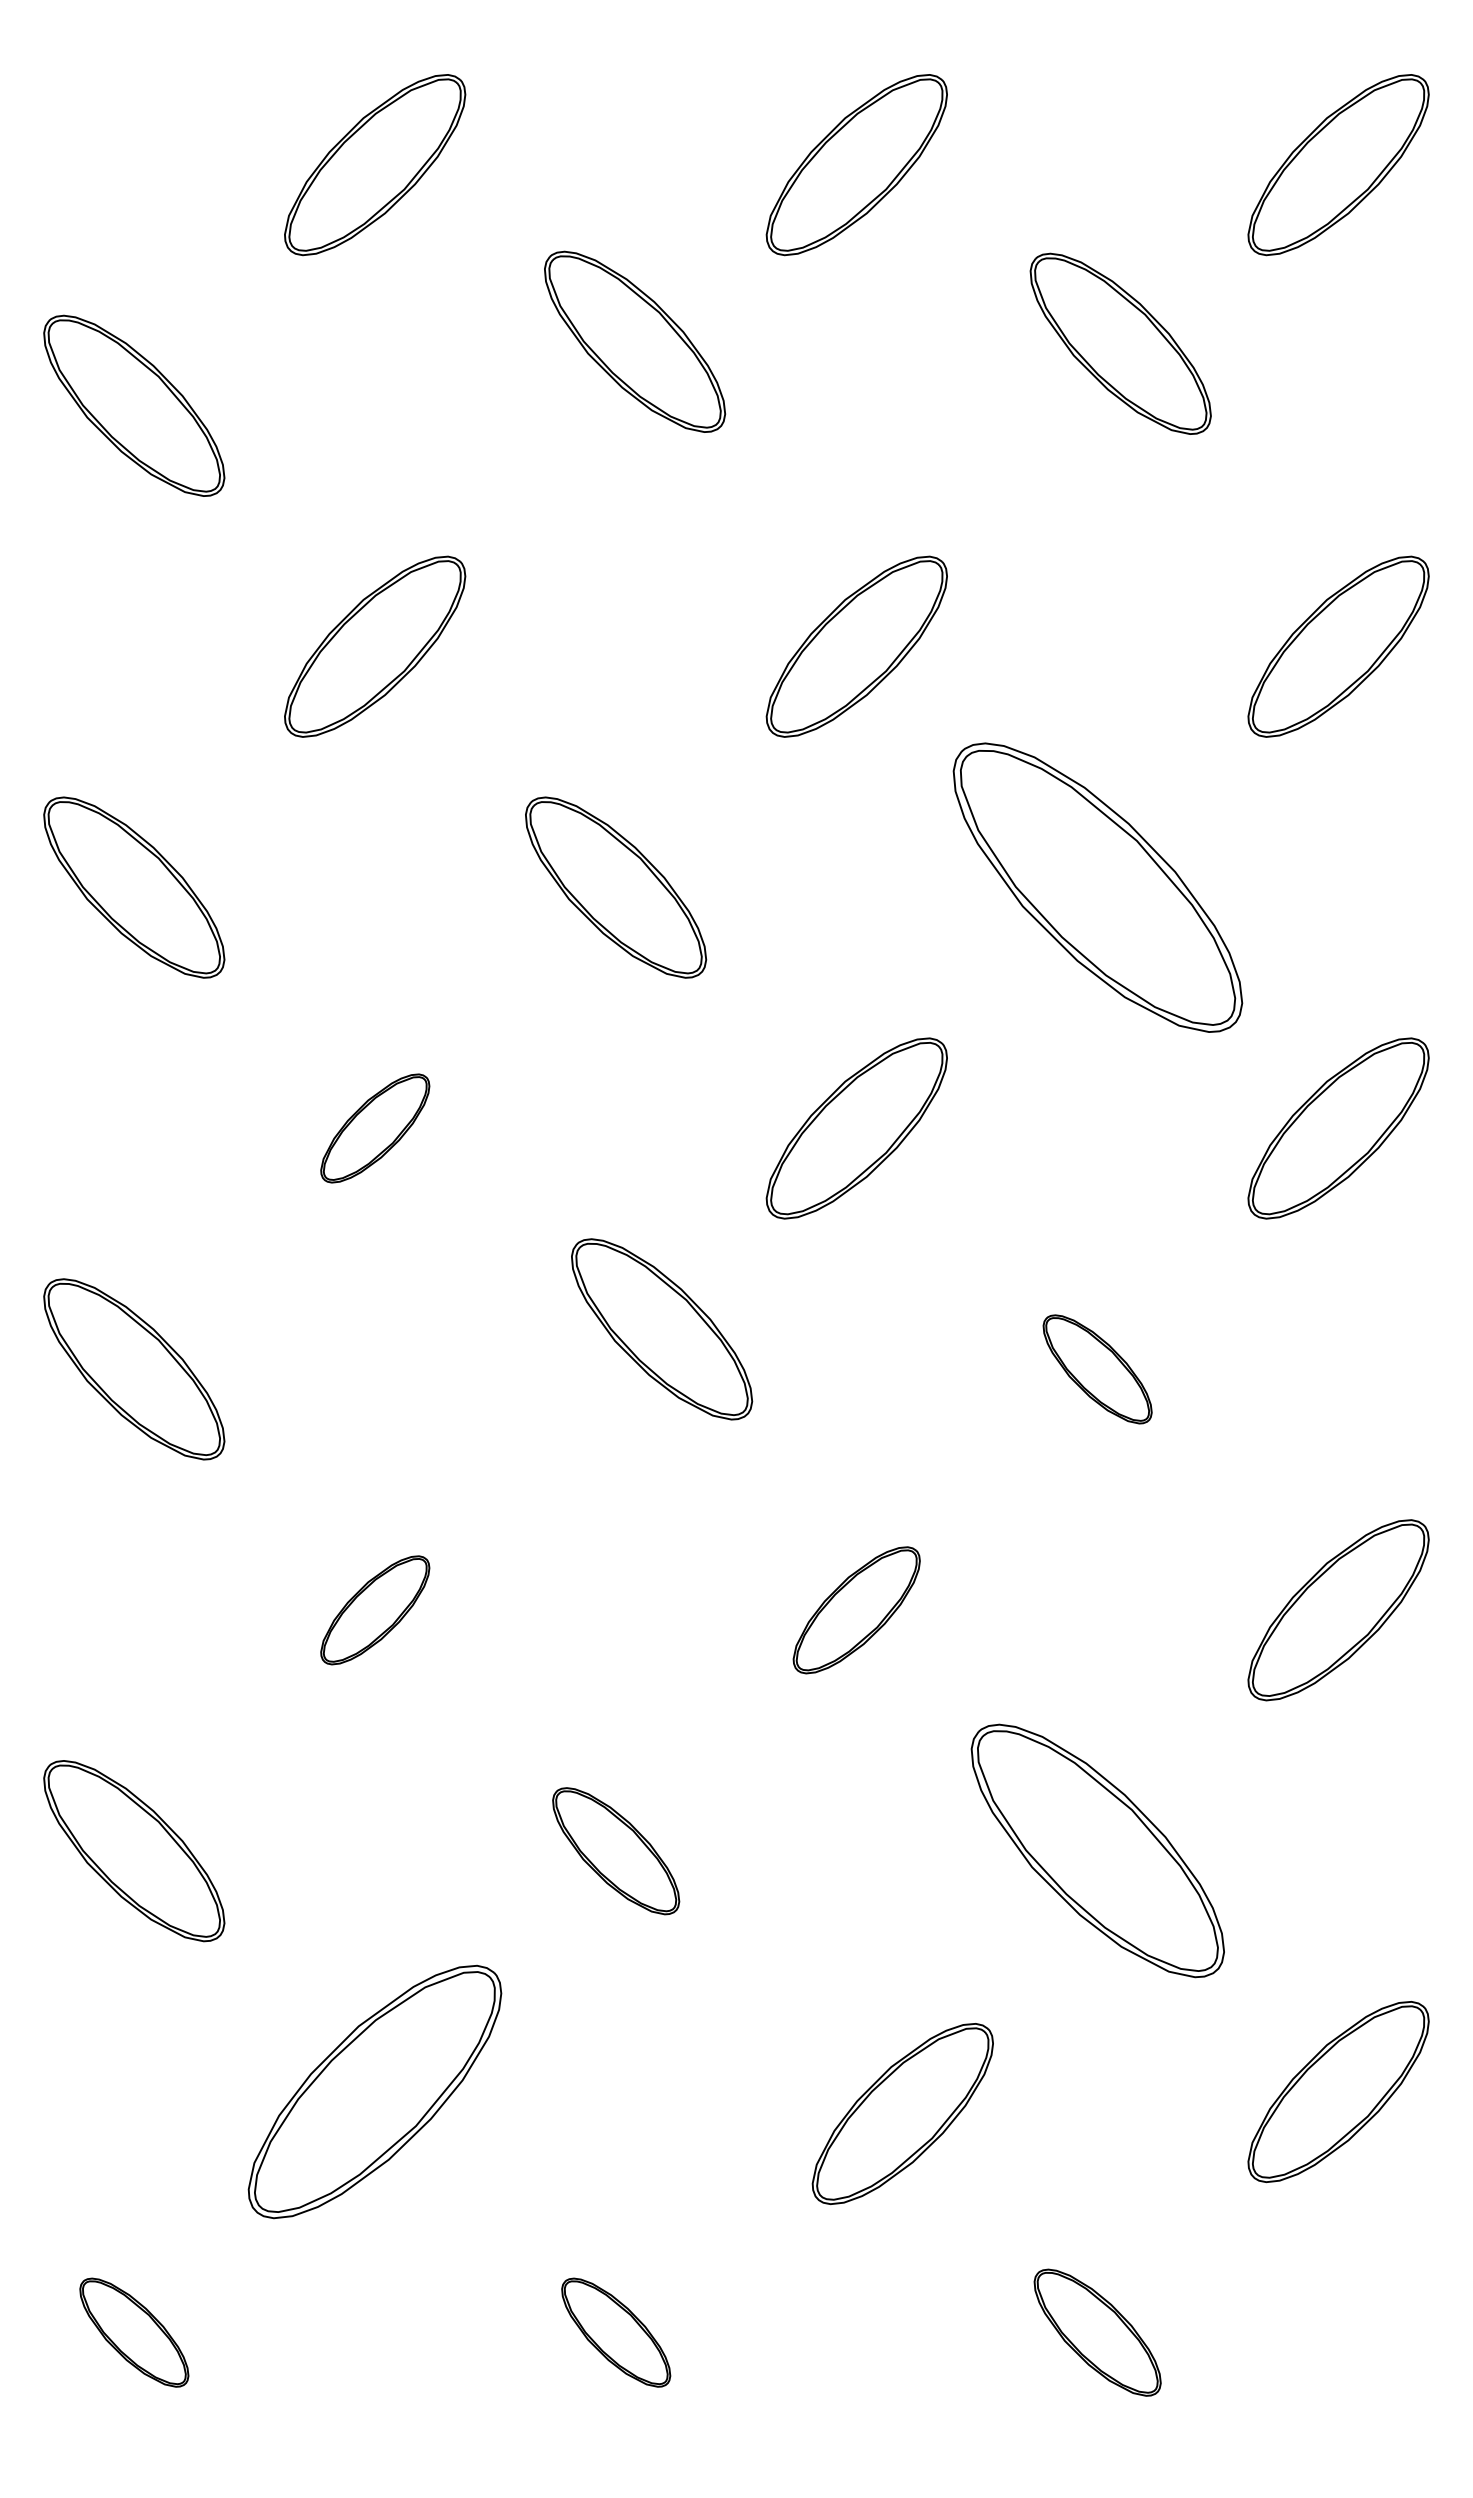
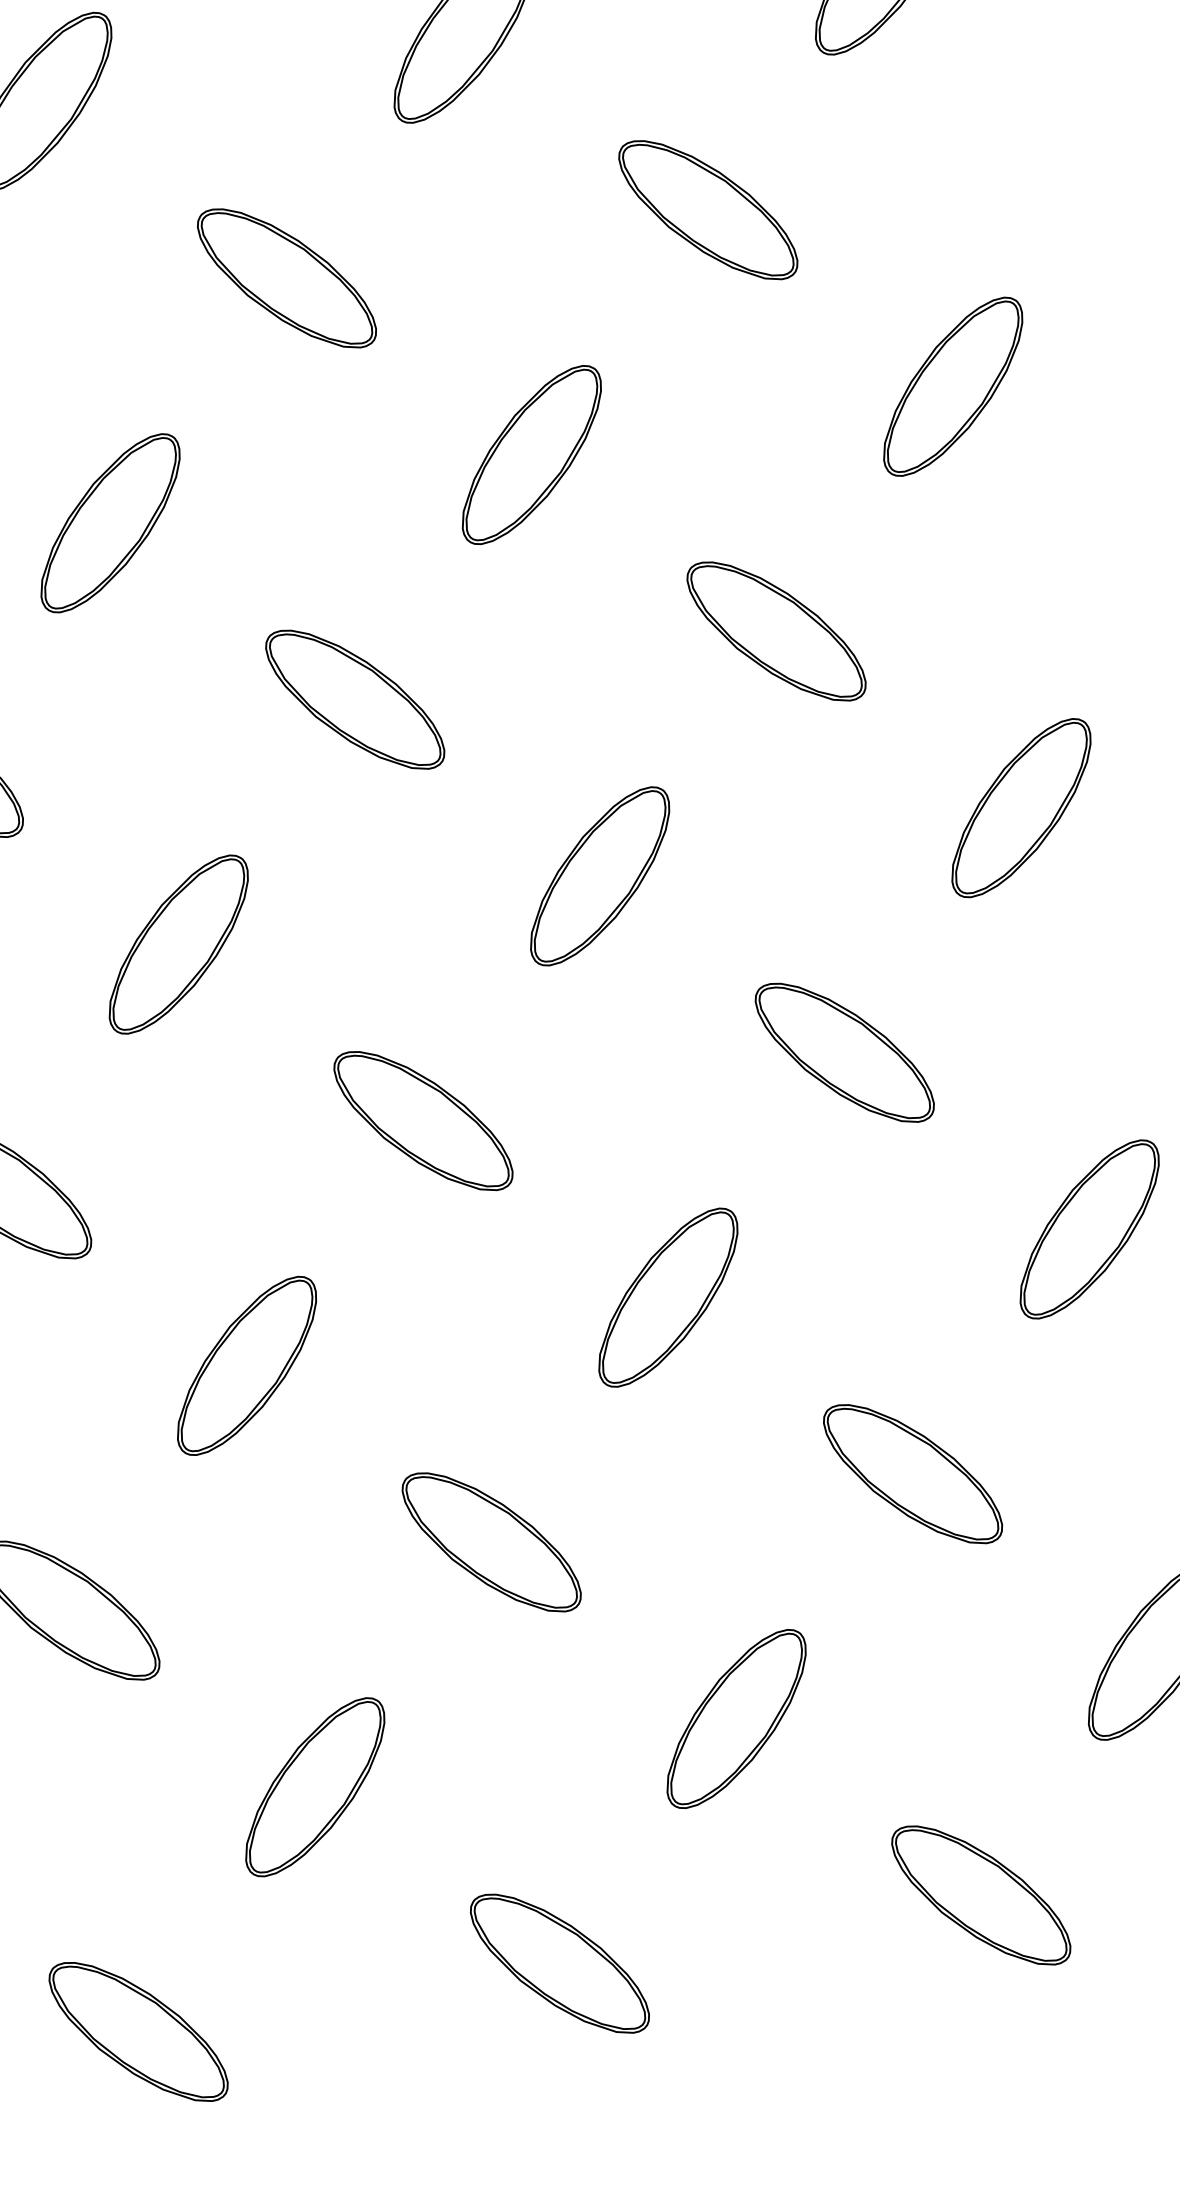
part: (635, 341) -> (287, 278), moved
part: (1120, 343) -> (708, 209), moved
part: (1097, 887) -> (776, 631), size x0.62
part: (375, 1128) -> (179, 944), size x1.67
part: (662, 1329) -> (423, 1121), moved
part: (1097, 1369) -> (844, 1053), size x1.67
part: (375, 1610) -> (247, 1366), size x1.67
part: (856, 1610) -> (667, 1297), size x1.43
part: (616, 1851) -> (492, 1542), size x1.43
part: (1097, 1851) -> (912, 1474), size x0.71
part: (375, 2091) -> (315, 1786), size x0.71
part: (902, 2113) -> (736, 1718), moved
part: (134, 2332) -> (138, 2031), size x1.67
part: (616, 2332) -> (560, 1963), size x1.67
part: (1097, 2332) -> (981, 1895), size x1.43

